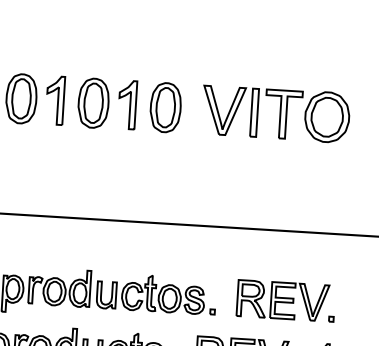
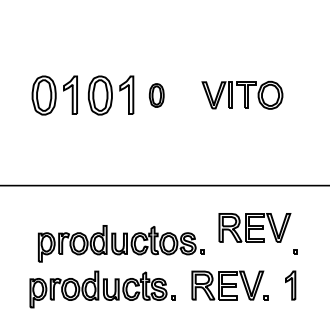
part: (165, 107) -> (156, 95), size x0.6
part: (275, 114) -> (242, 95), size x0.7
part: (282, 300) -> (254, 227), moved

